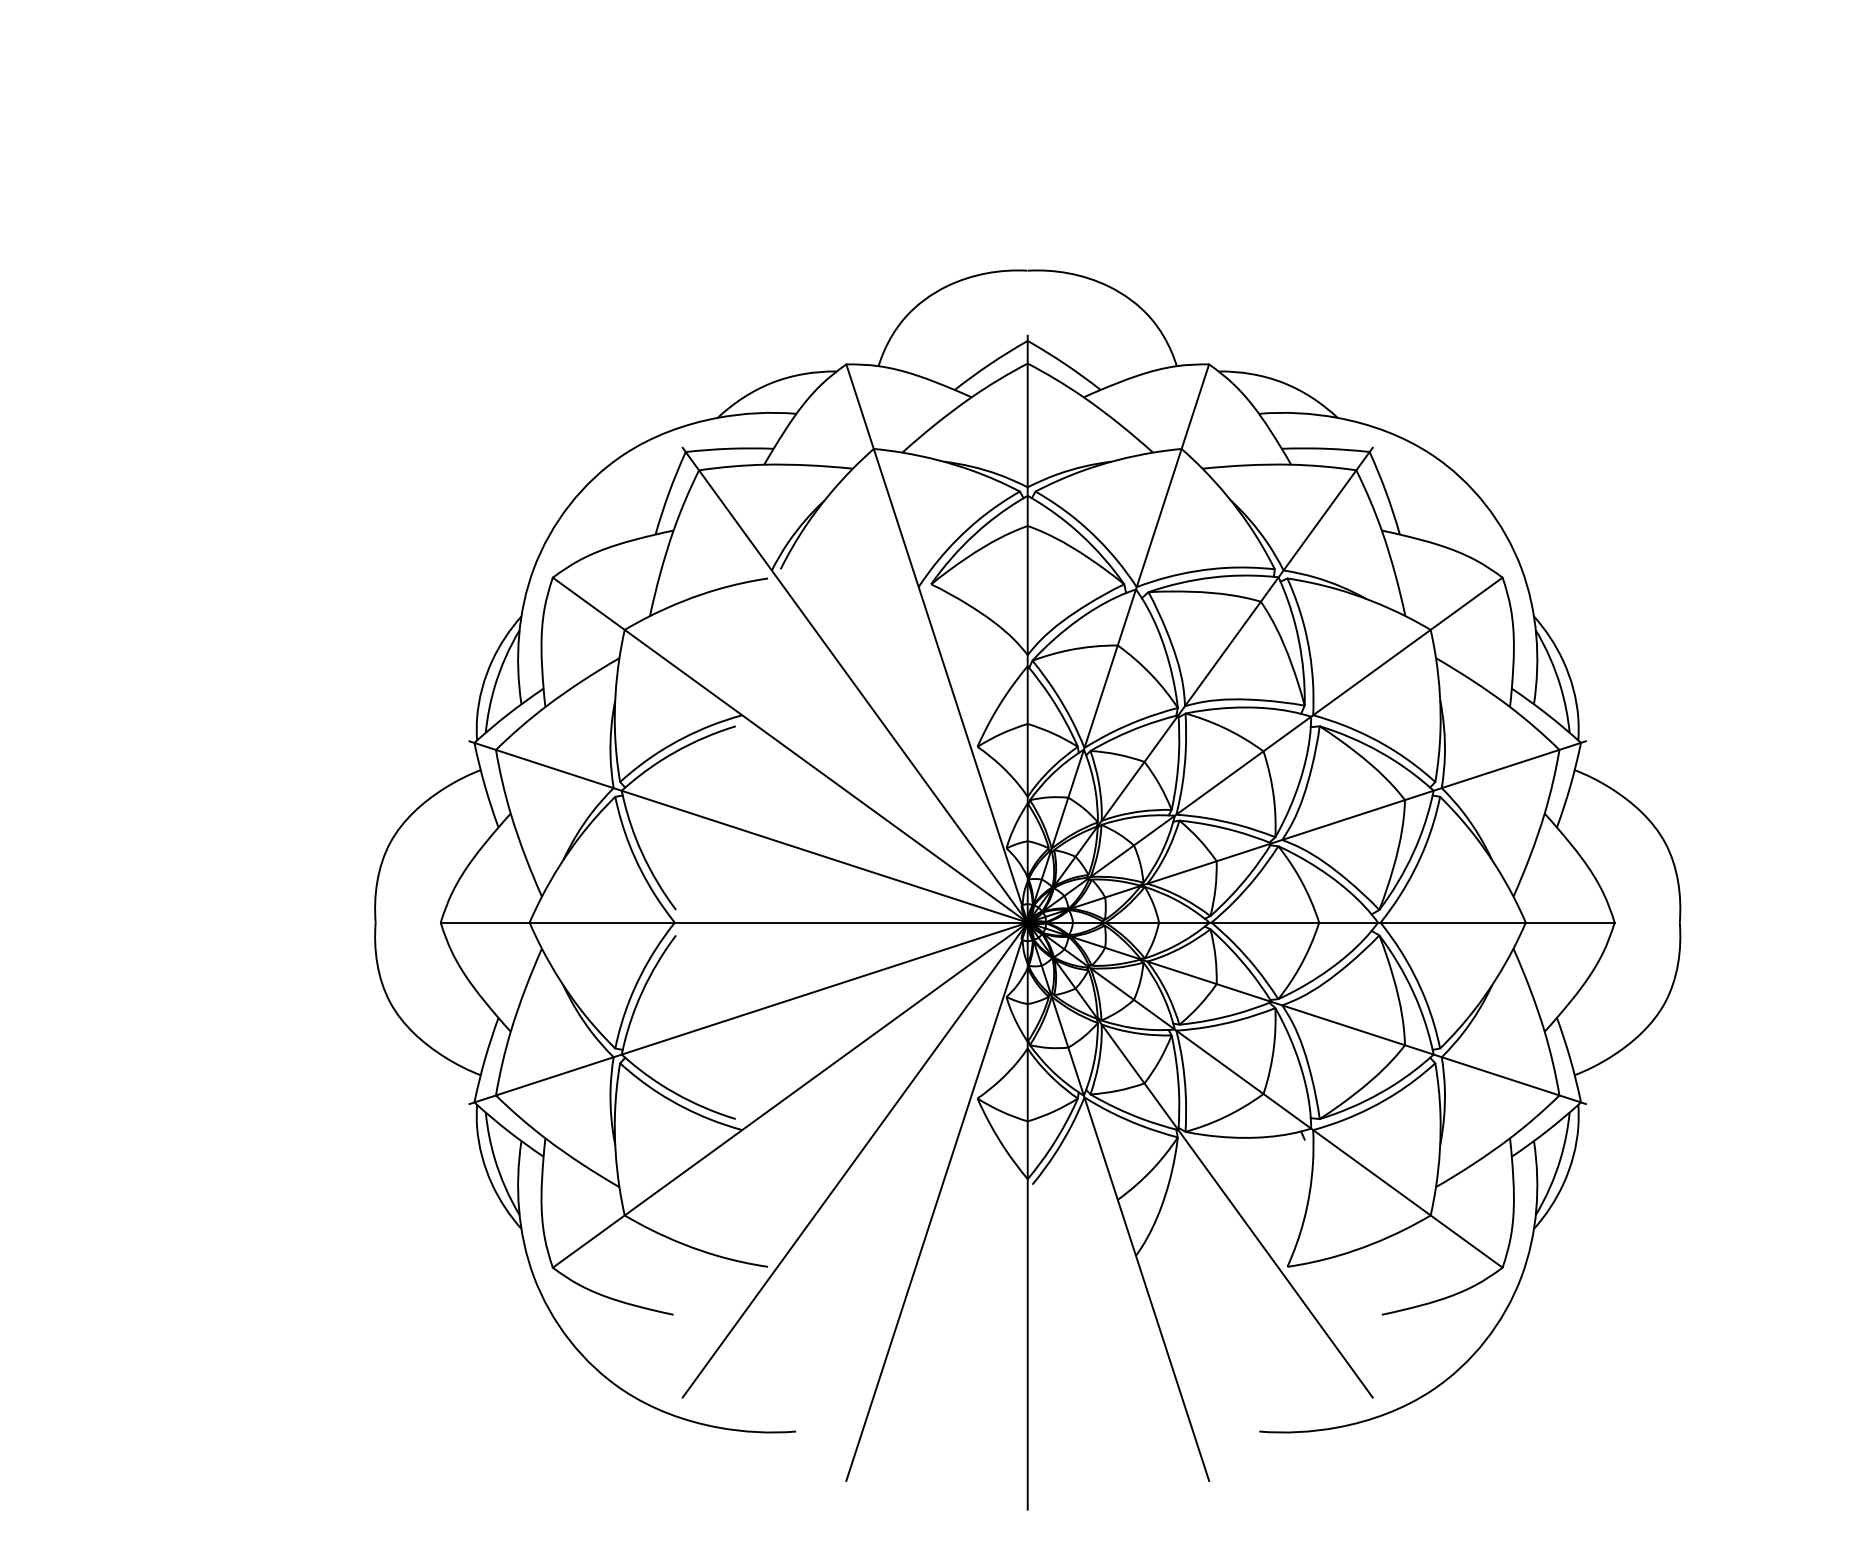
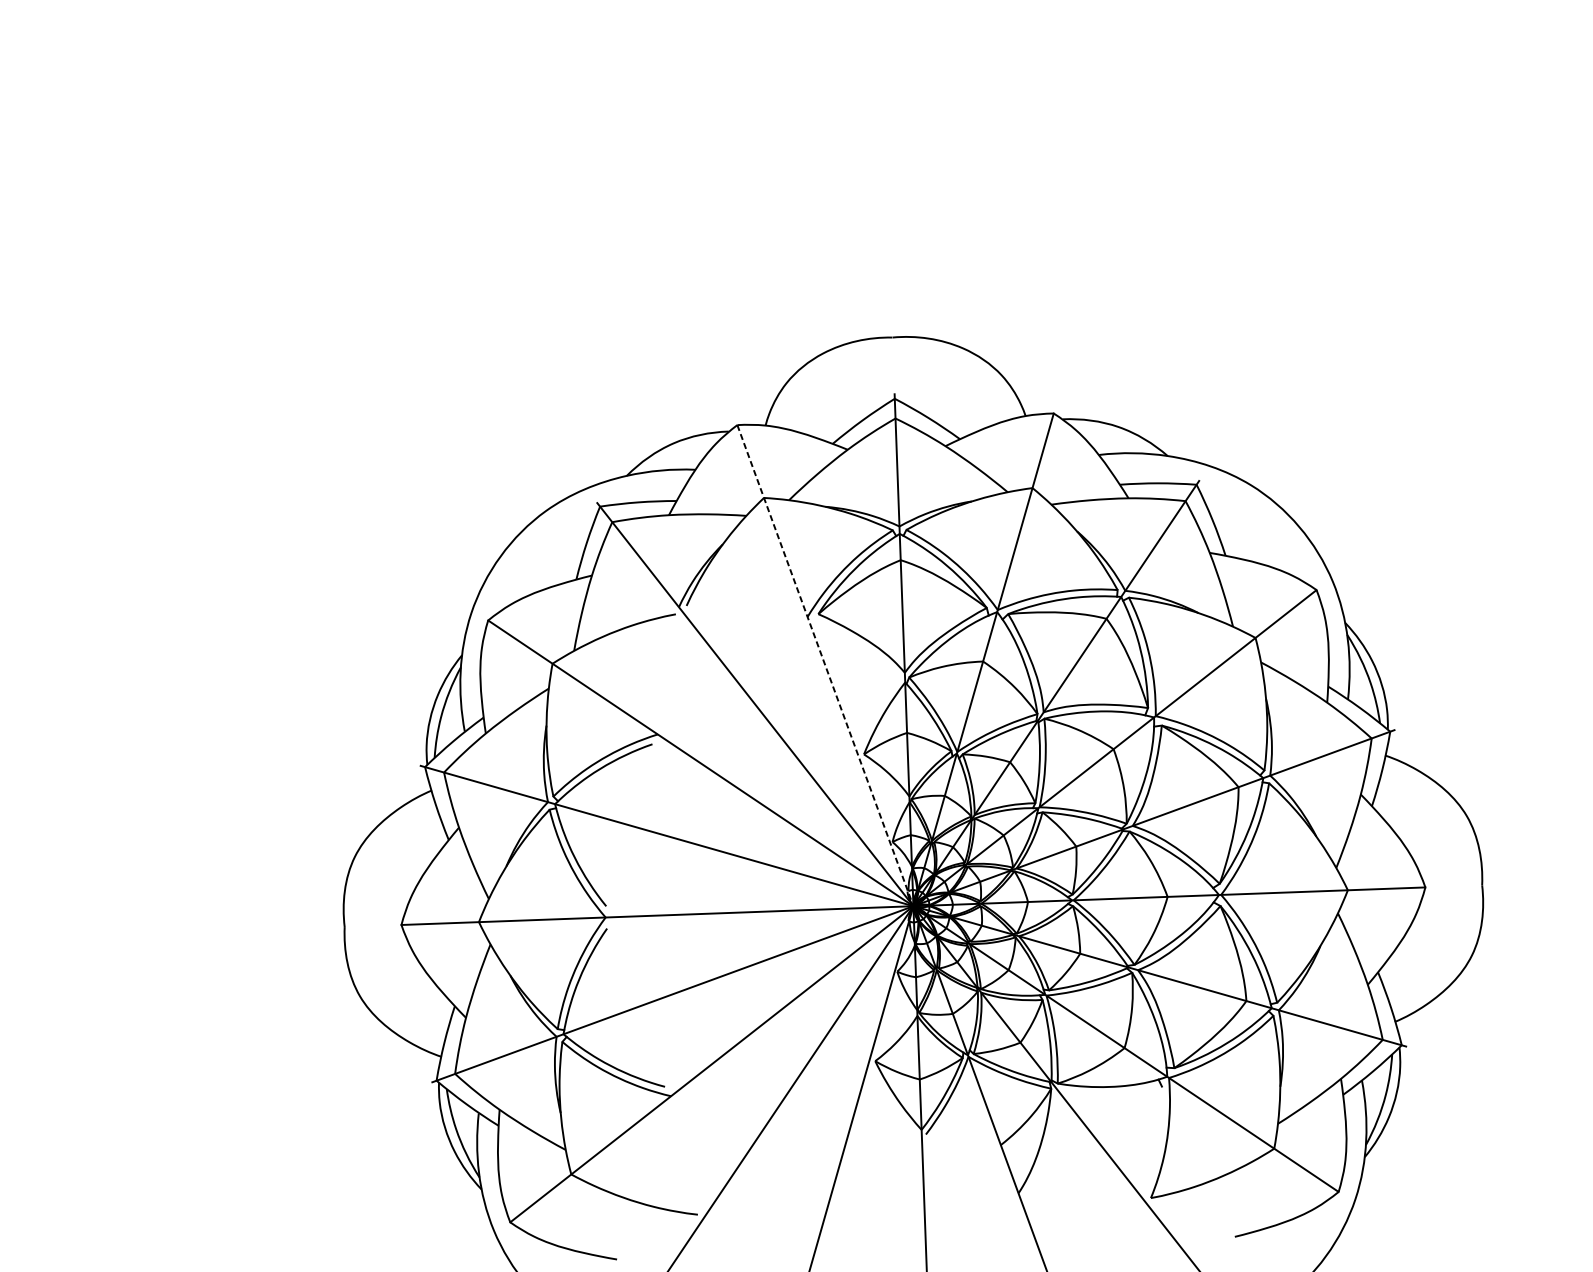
line: (937, 644) -> (825, 666), solid -> dashed

